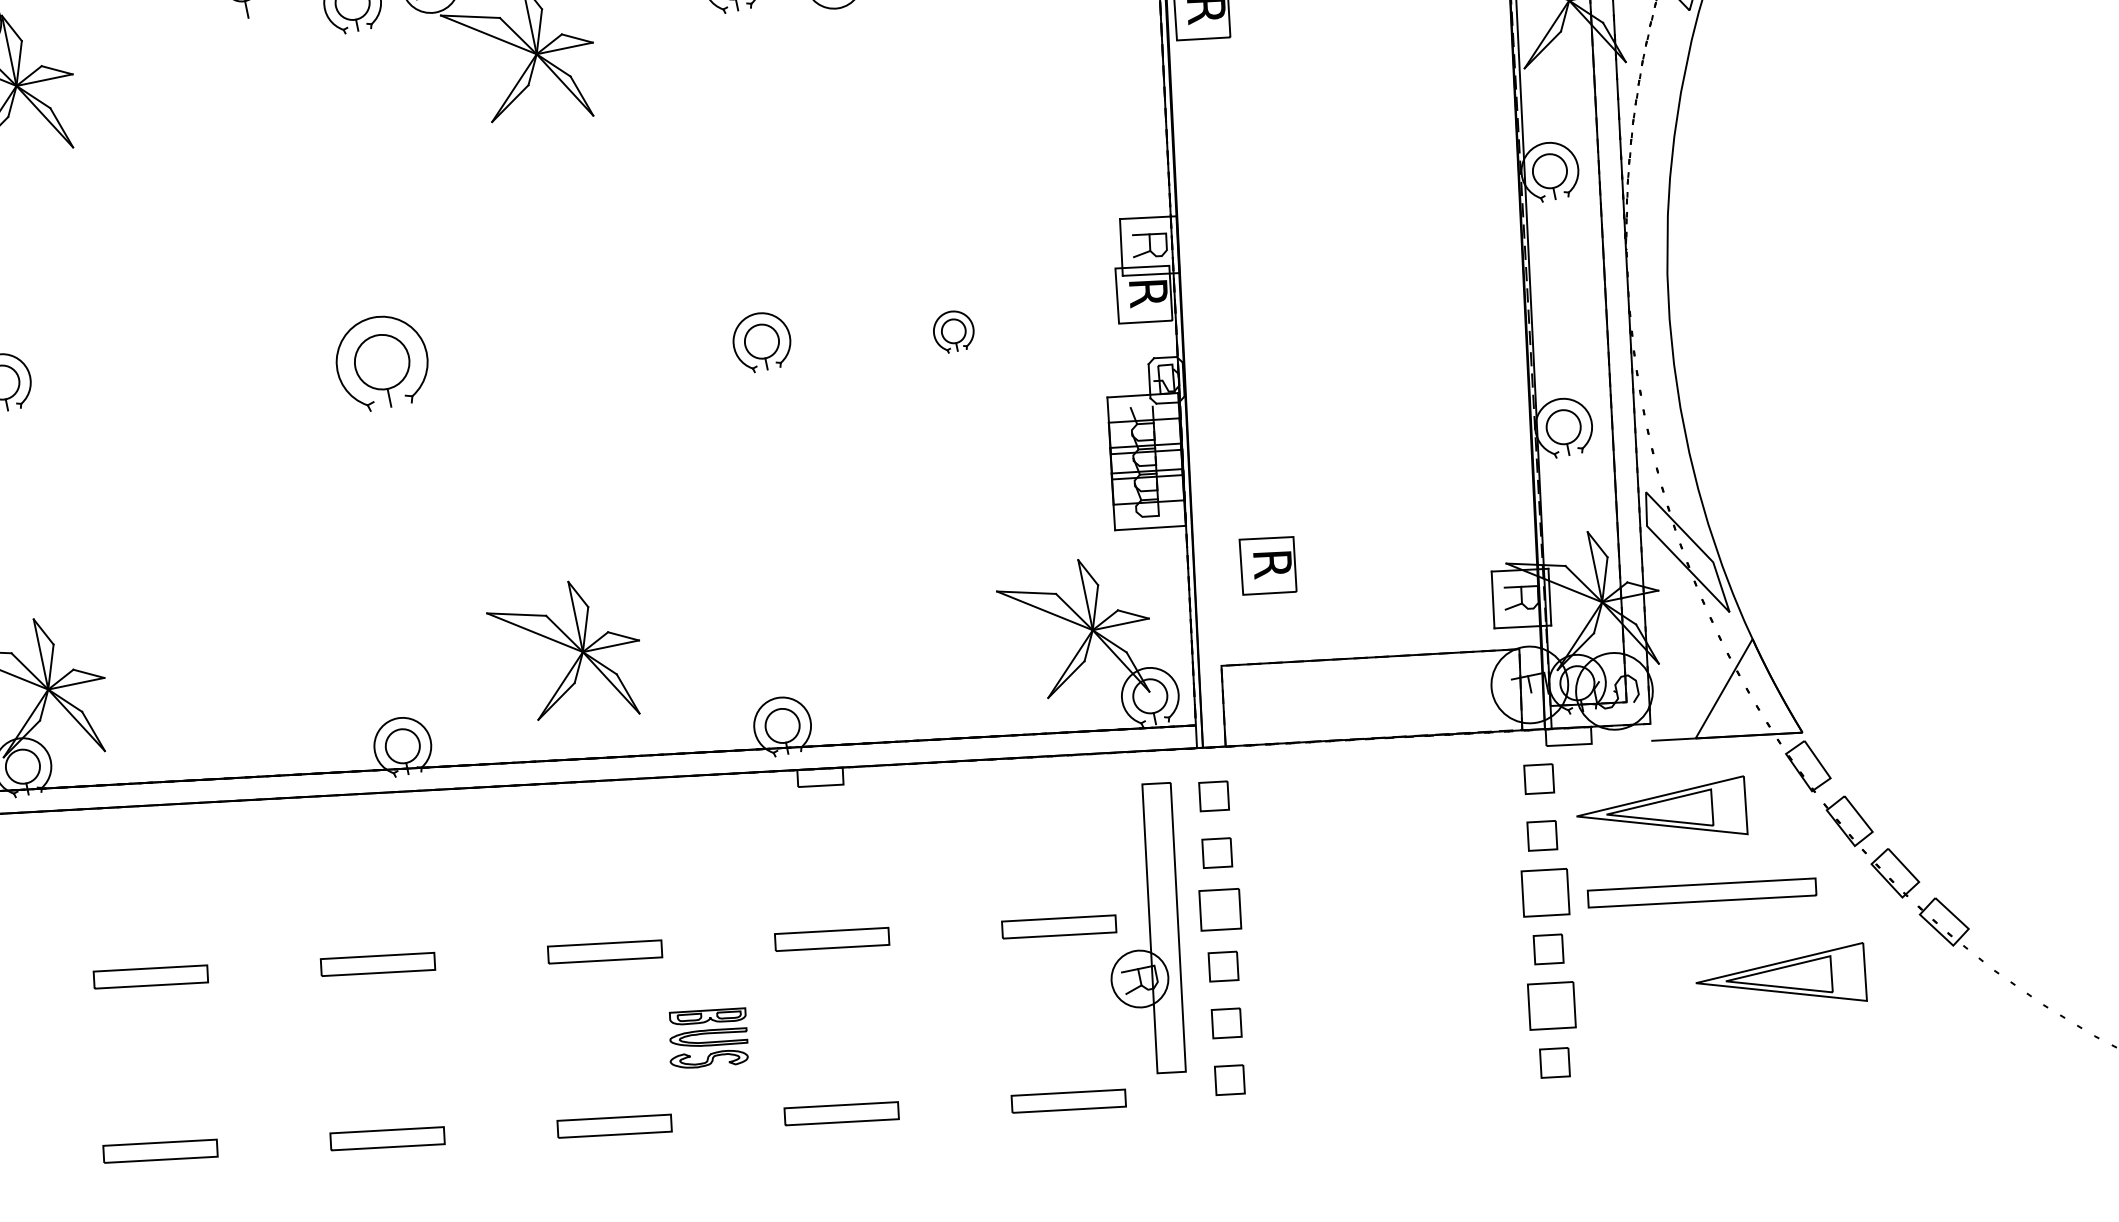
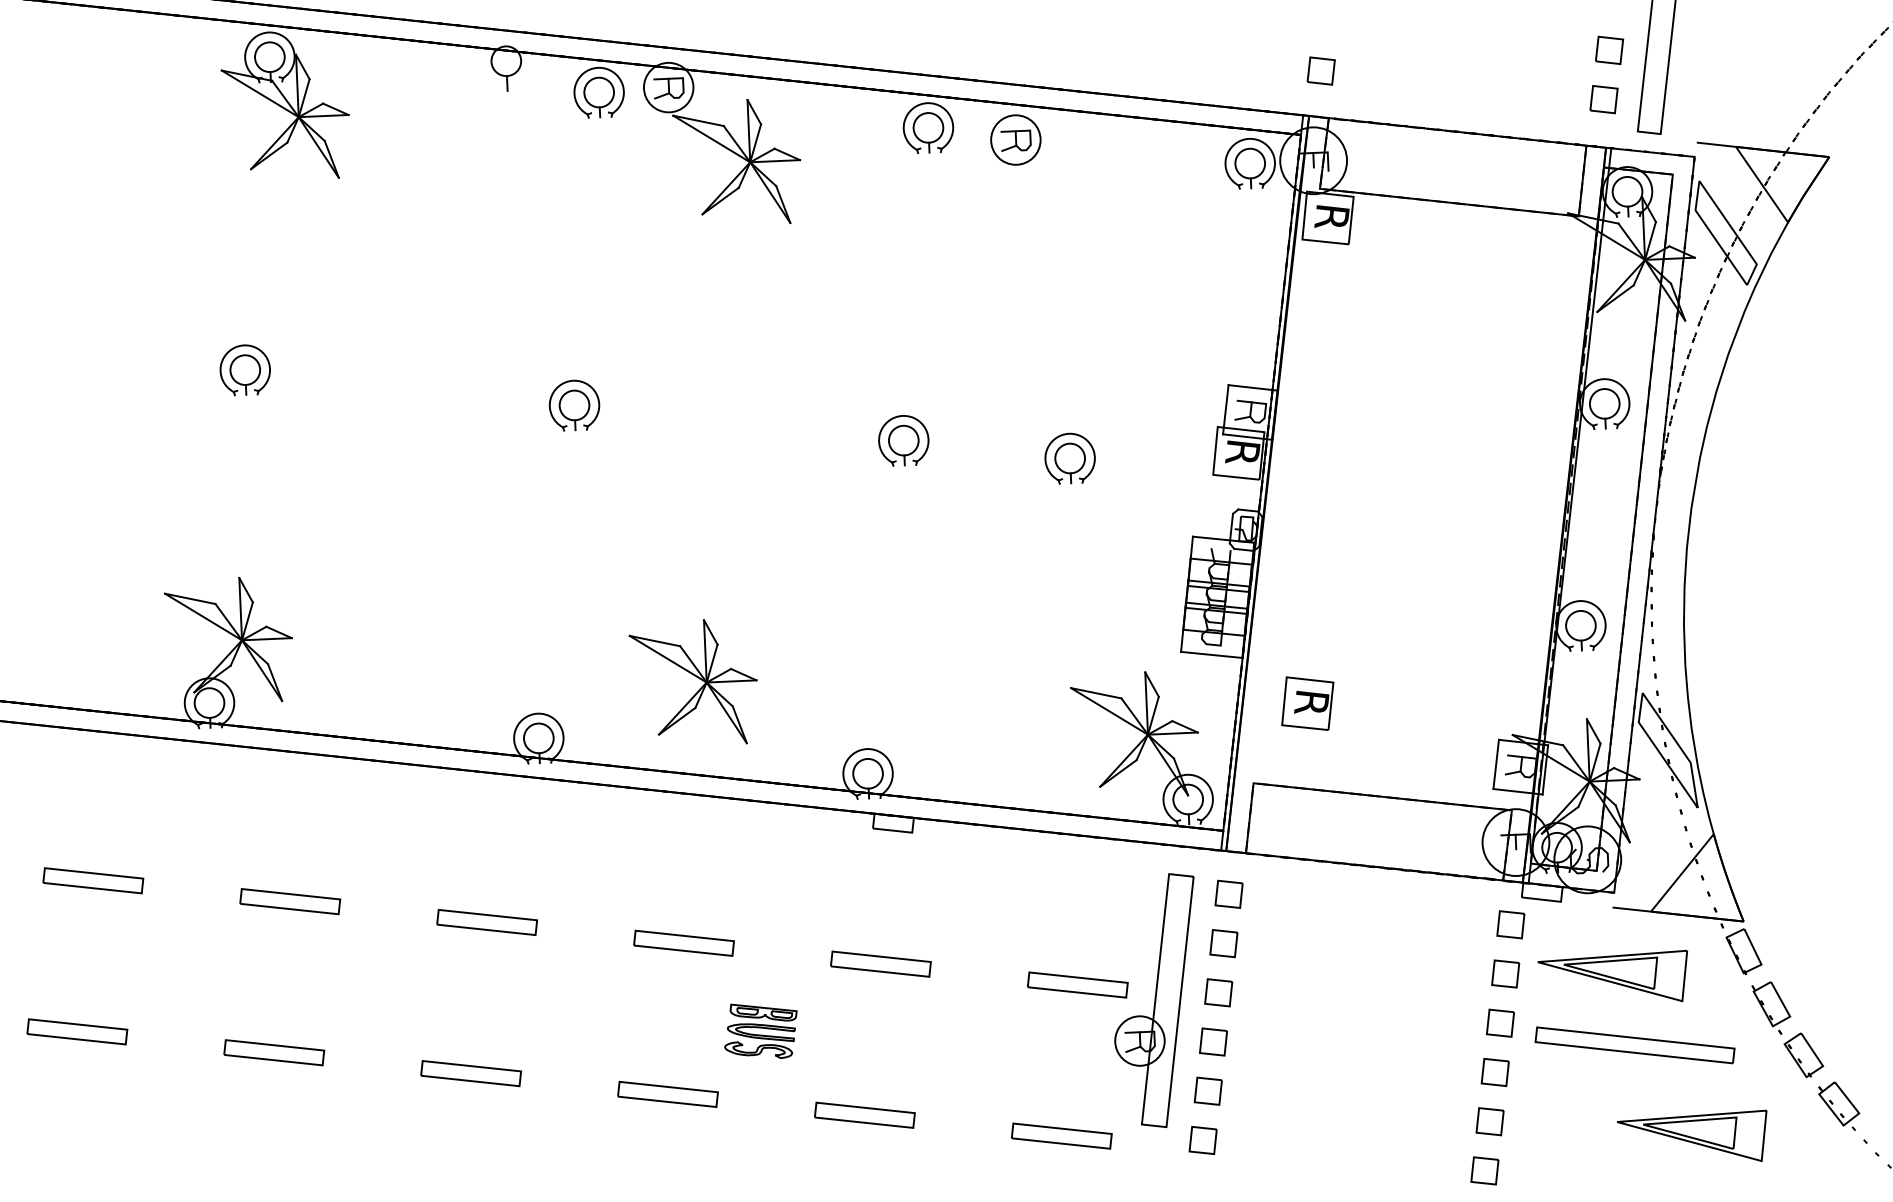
part: (953, 331) -> (1069, 458), size x1.43
part: (382, 362) -> (574, 405), size x0.62
part: (1545, 891) -> (1500, 1022), size x0.62
part: (1220, 909) -> (1218, 992), size x0.71
part: (1551, 1006) -> (1489, 1121), size x0.62

